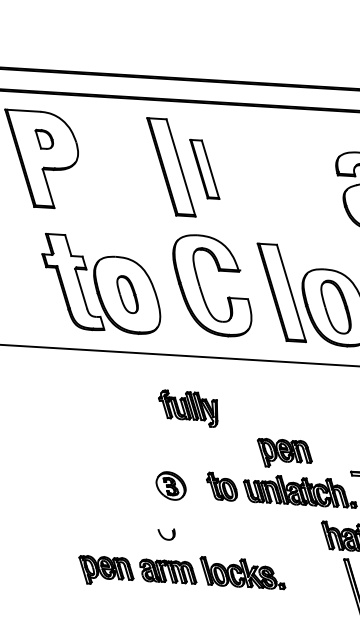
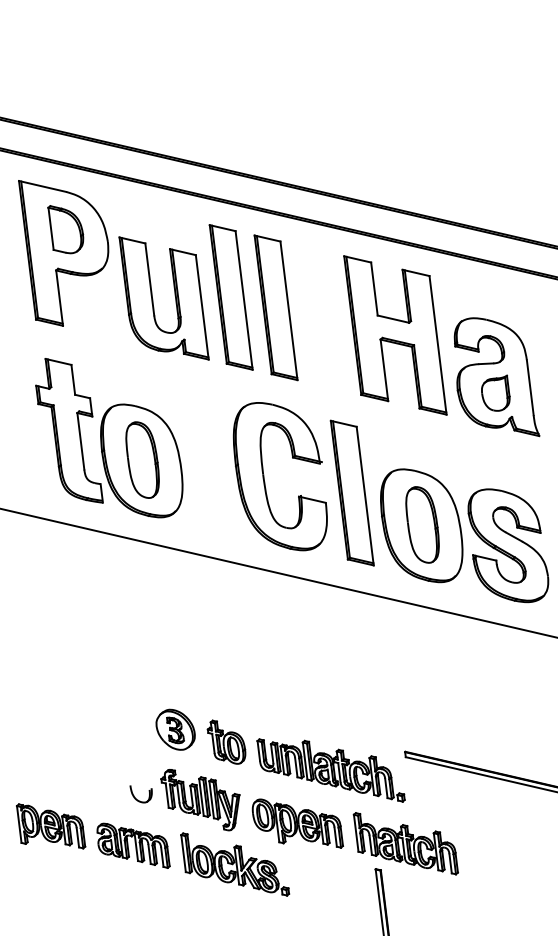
part: (44, 138) -> (65, 229), size x1.67
part: (204, 169) -> (275, 307), size x1.67
part: (293, 174) -> (395, 335), added
part: (116, 178) -> (153, 299), added
part: (200, 287) -> (264, 476), moved
part: (127, 294) -> (142, 459), size x1.43
part: (189, 408) -> (200, 800), moved
part: (285, 451) -> (320, 708), removed
part: (170, 485) -> (175, 729), moved
part: (282, 536) -> (297, 823), added

